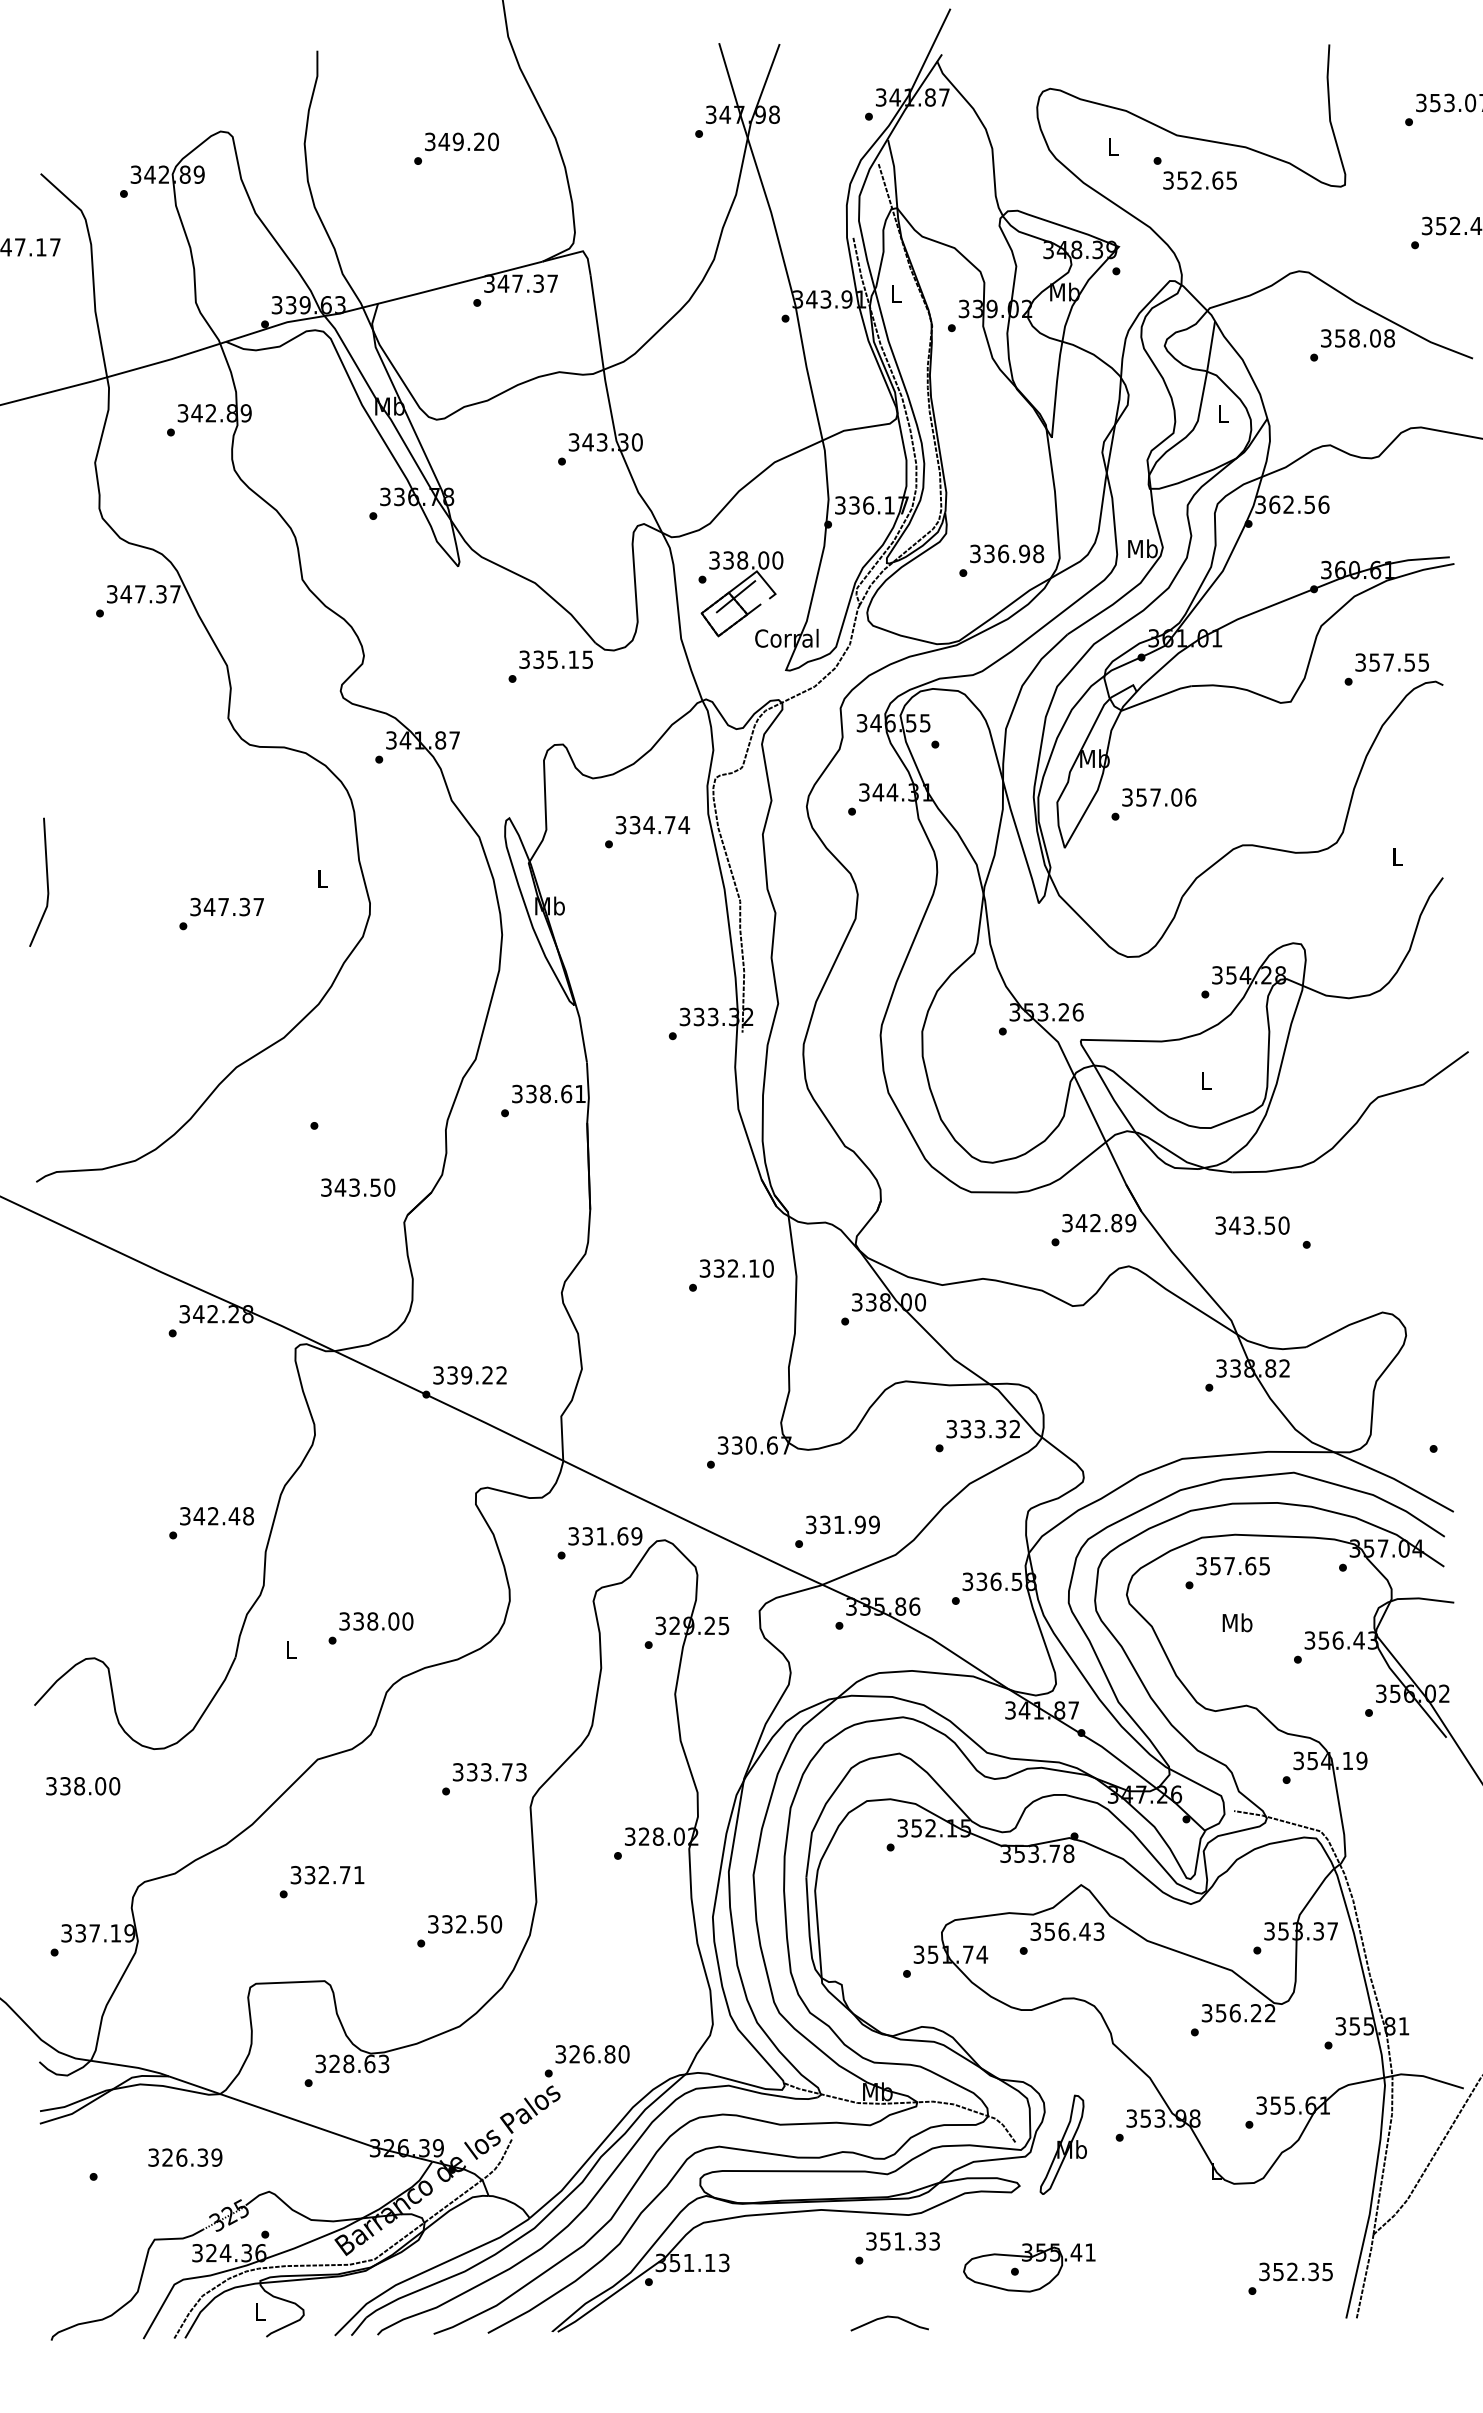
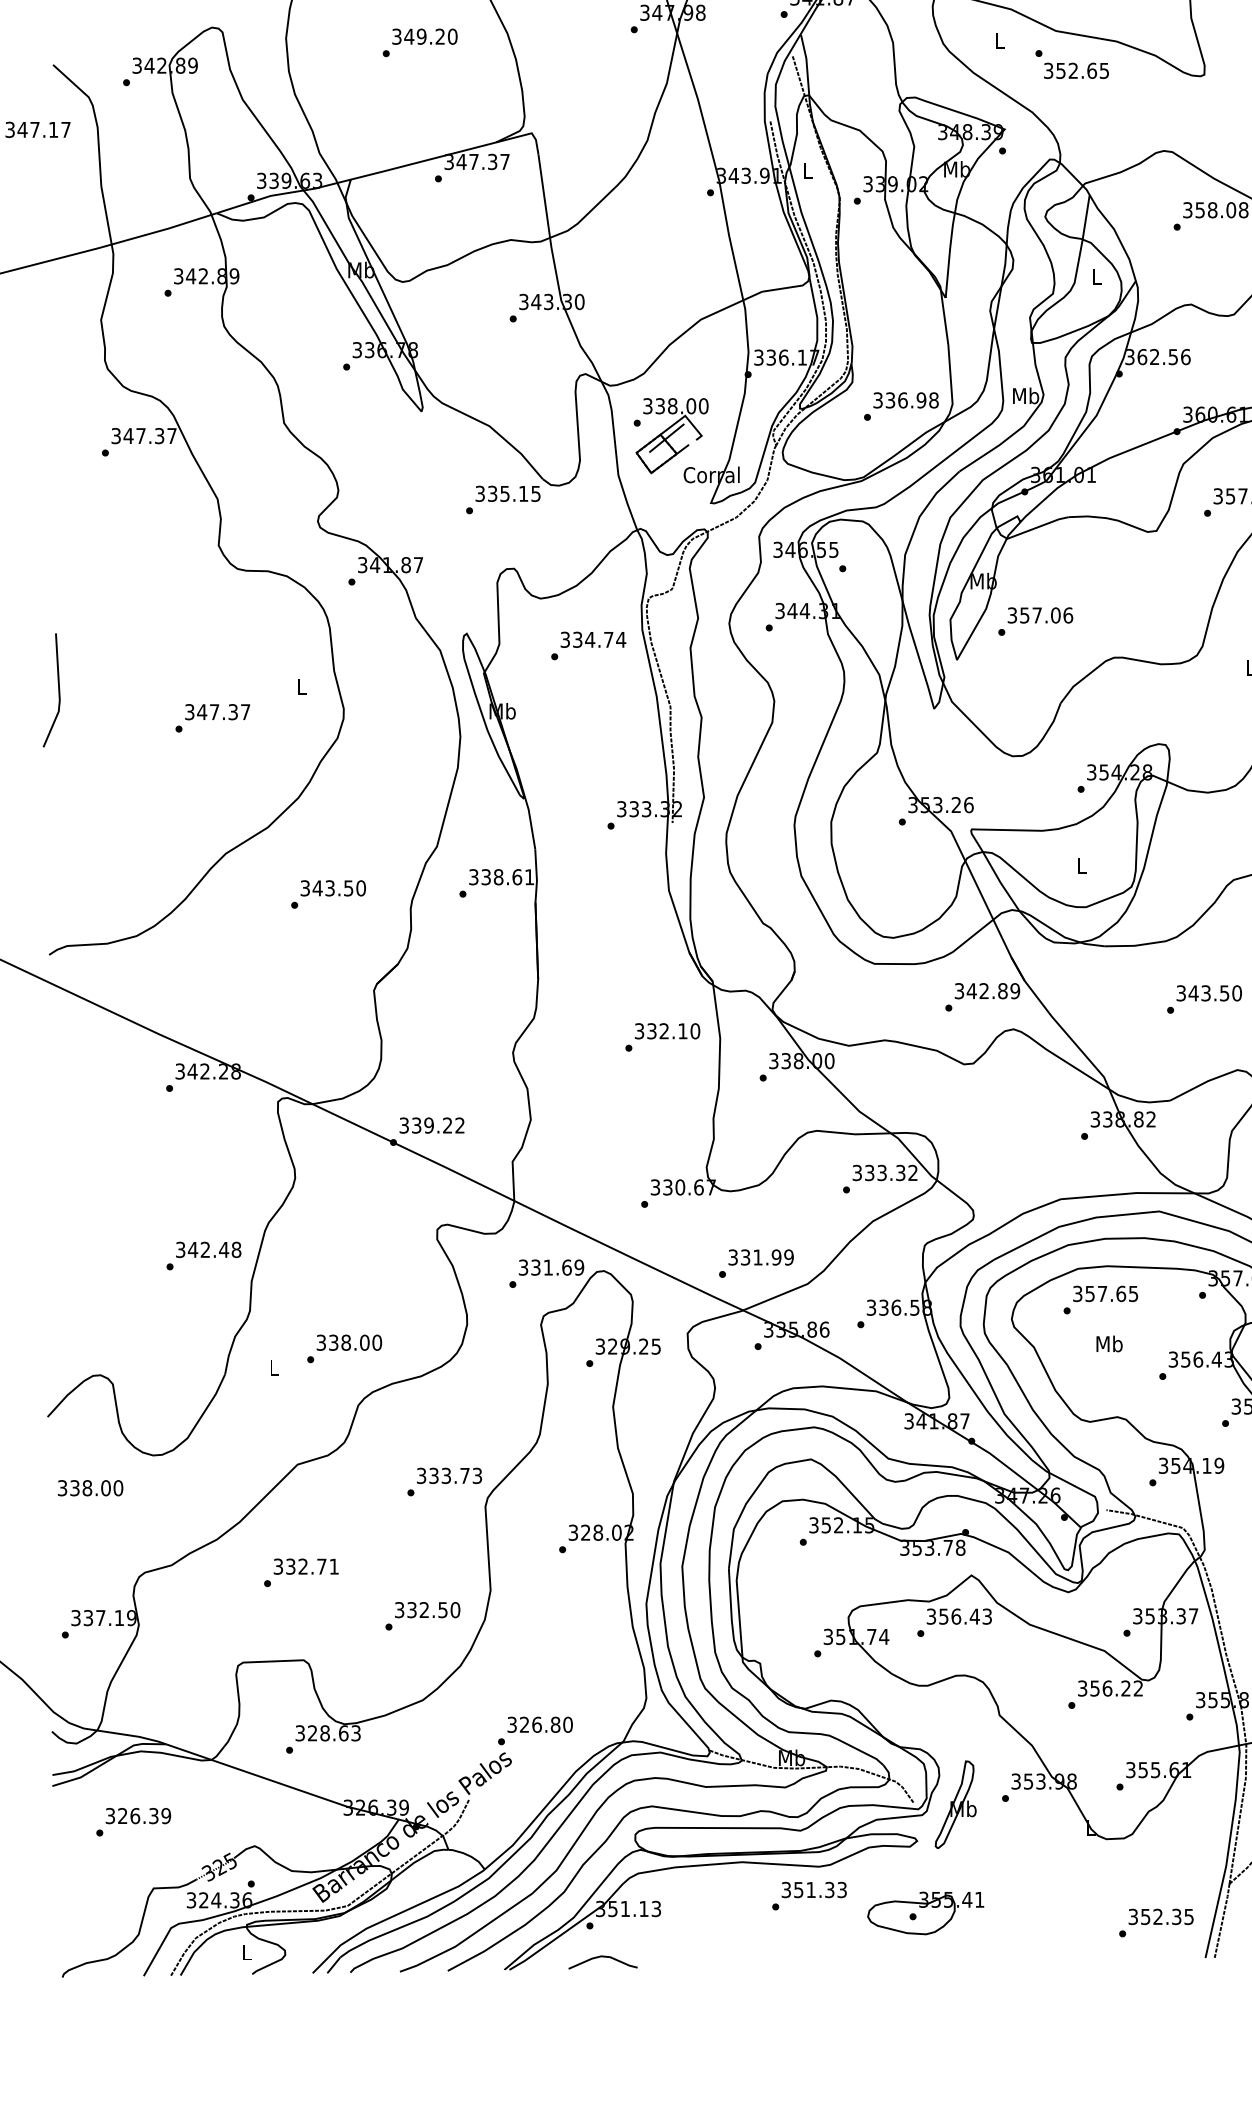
text: (358, 1187) -> (333, 888), moved
text: (1252, 1225) -> (1209, 993), moved
text: (185, 2157) -> (138, 1815), moved
curve: (889, 2317) -> (602, 1957), moved

